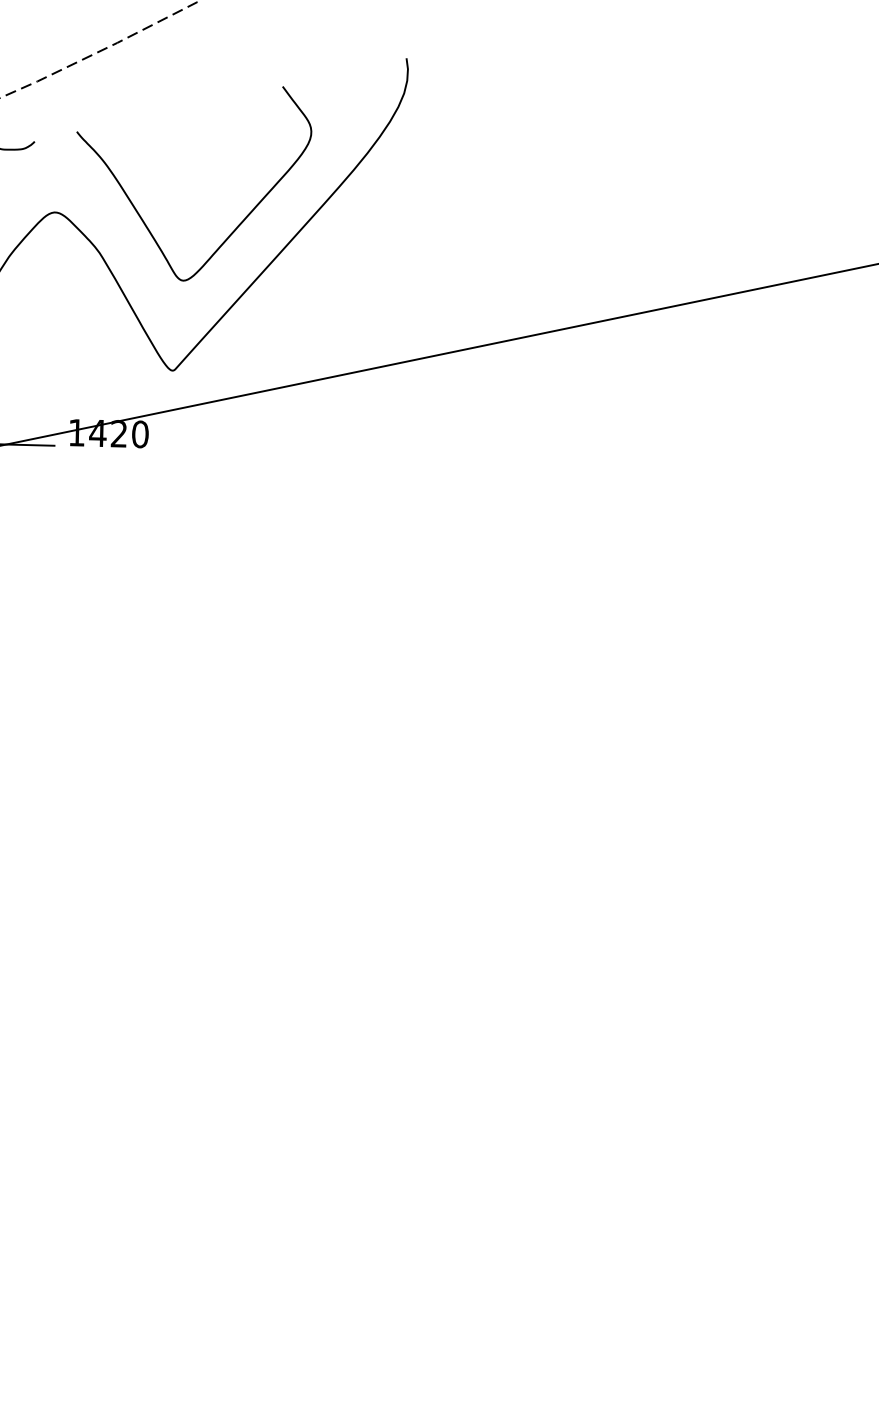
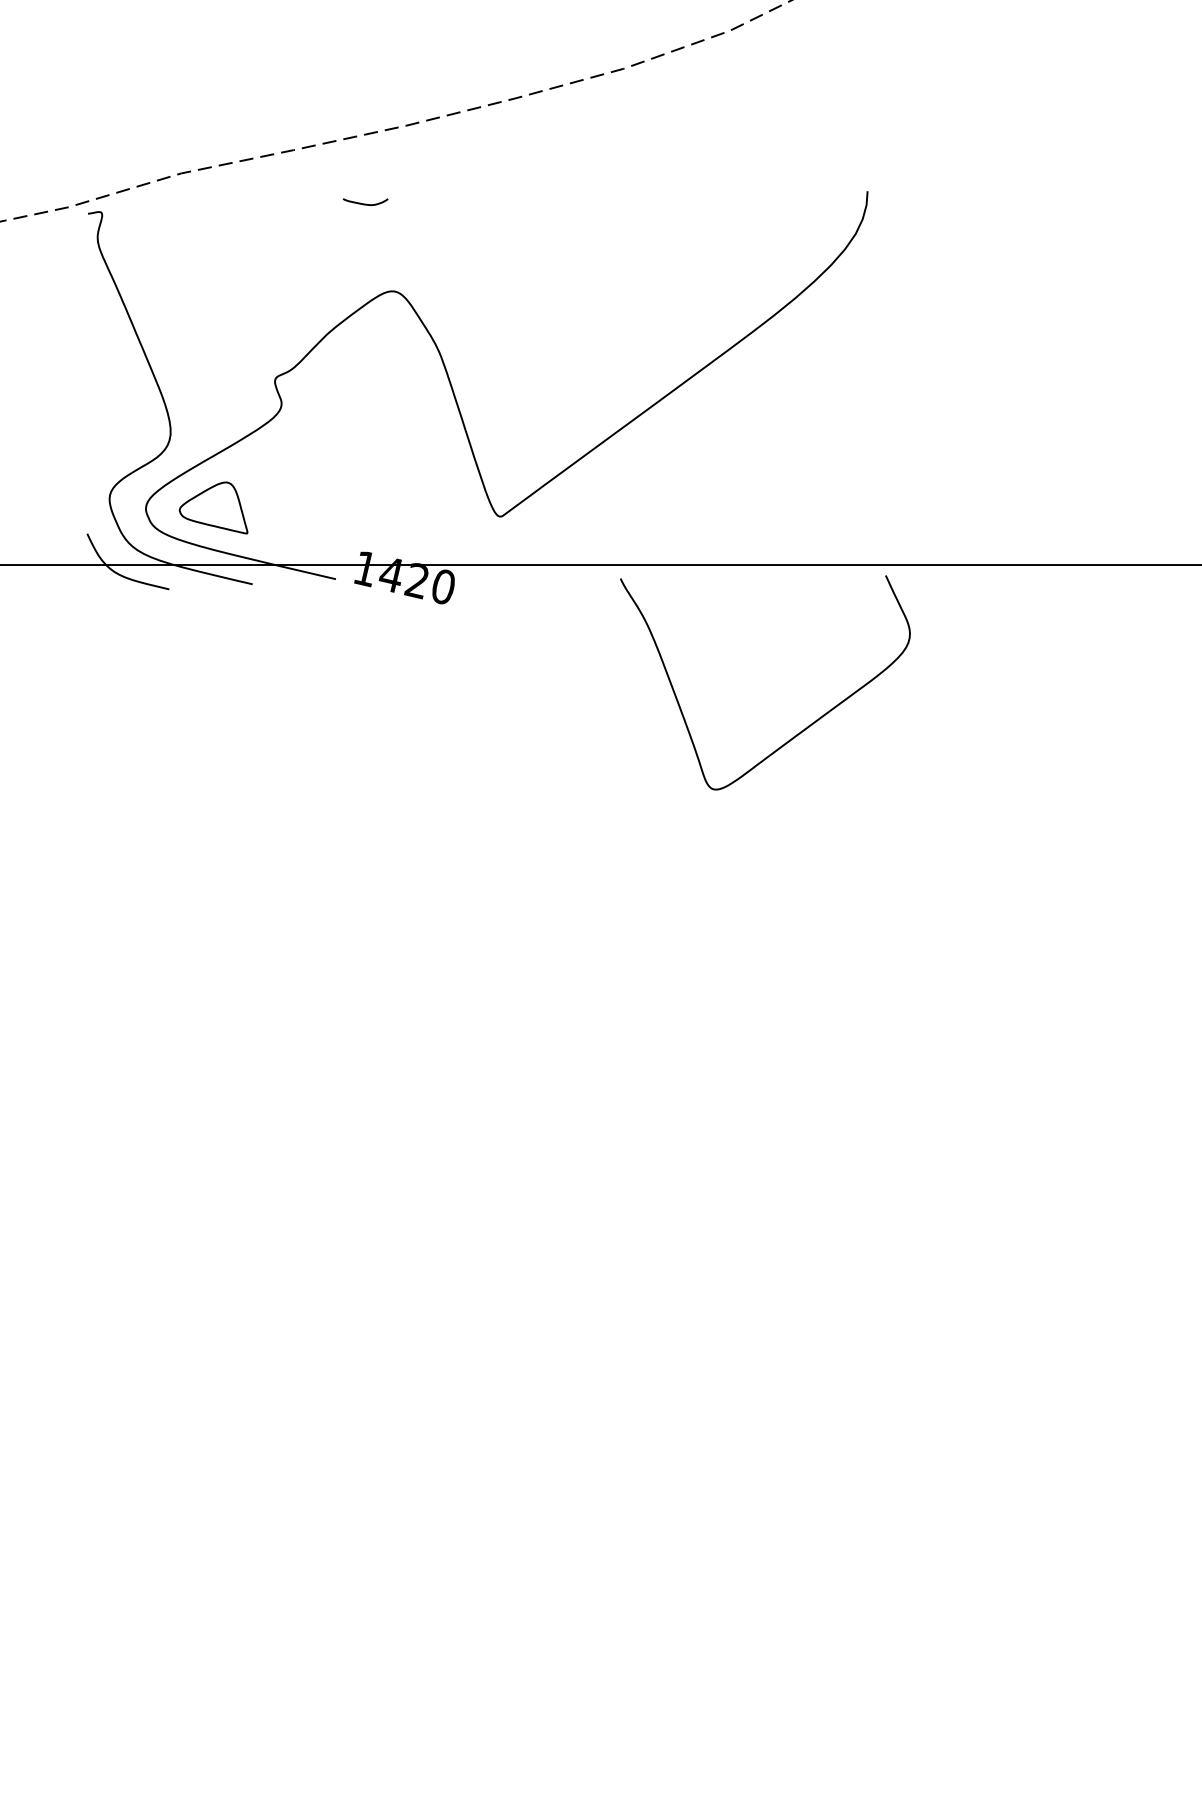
curve: (242, 220) -> (801, 730), moved

